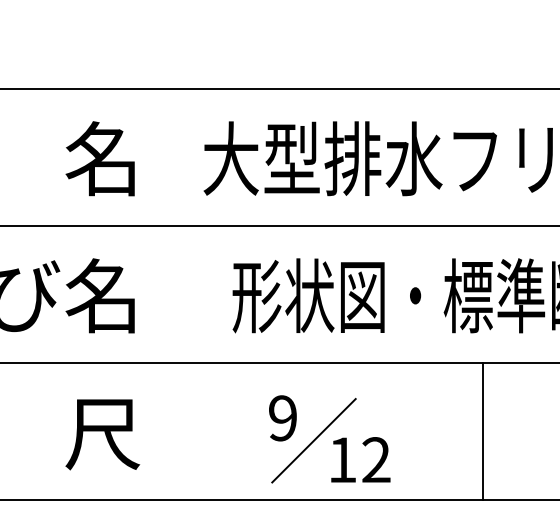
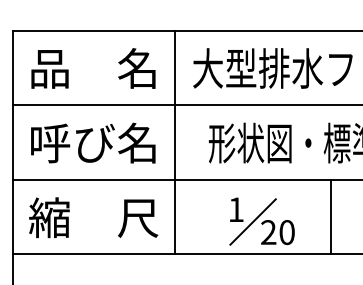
line: (171, 294) -> (175, 142), added
text: (281, 417) -> (235, 209), 9 -> 1
line: (483, 430) -> (331, 216), moved
text: (358, 460) -> (277, 232), 12 -> 20

